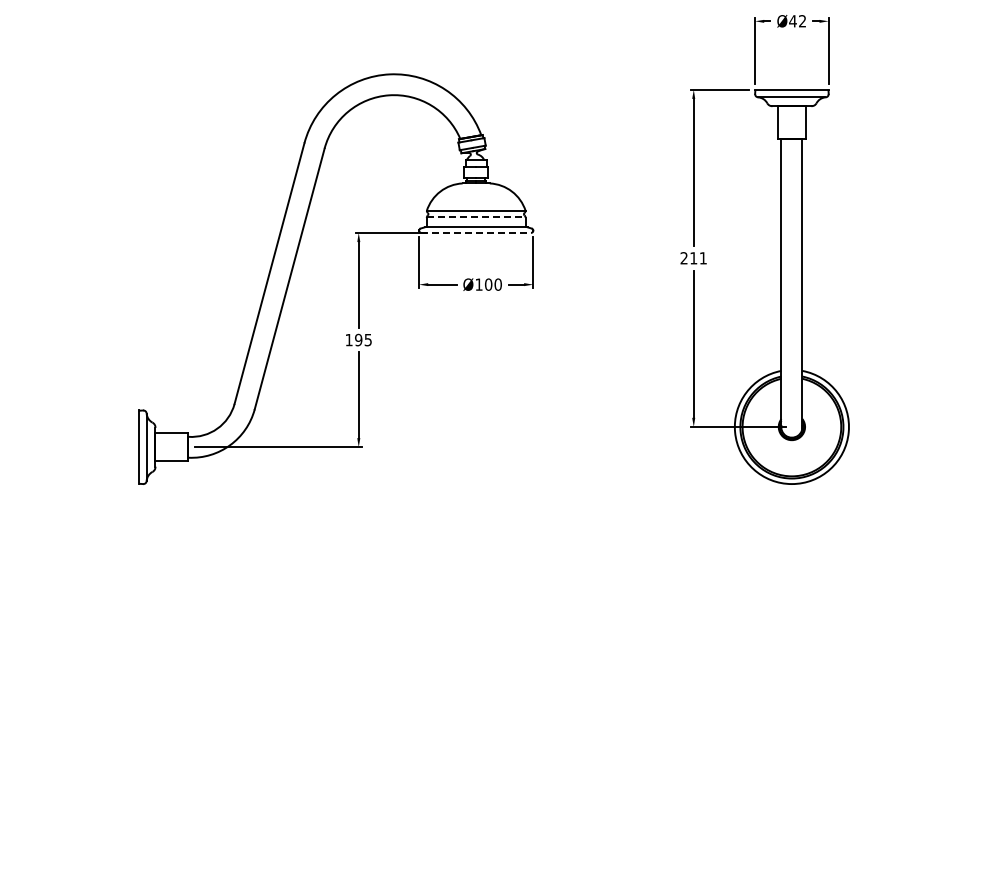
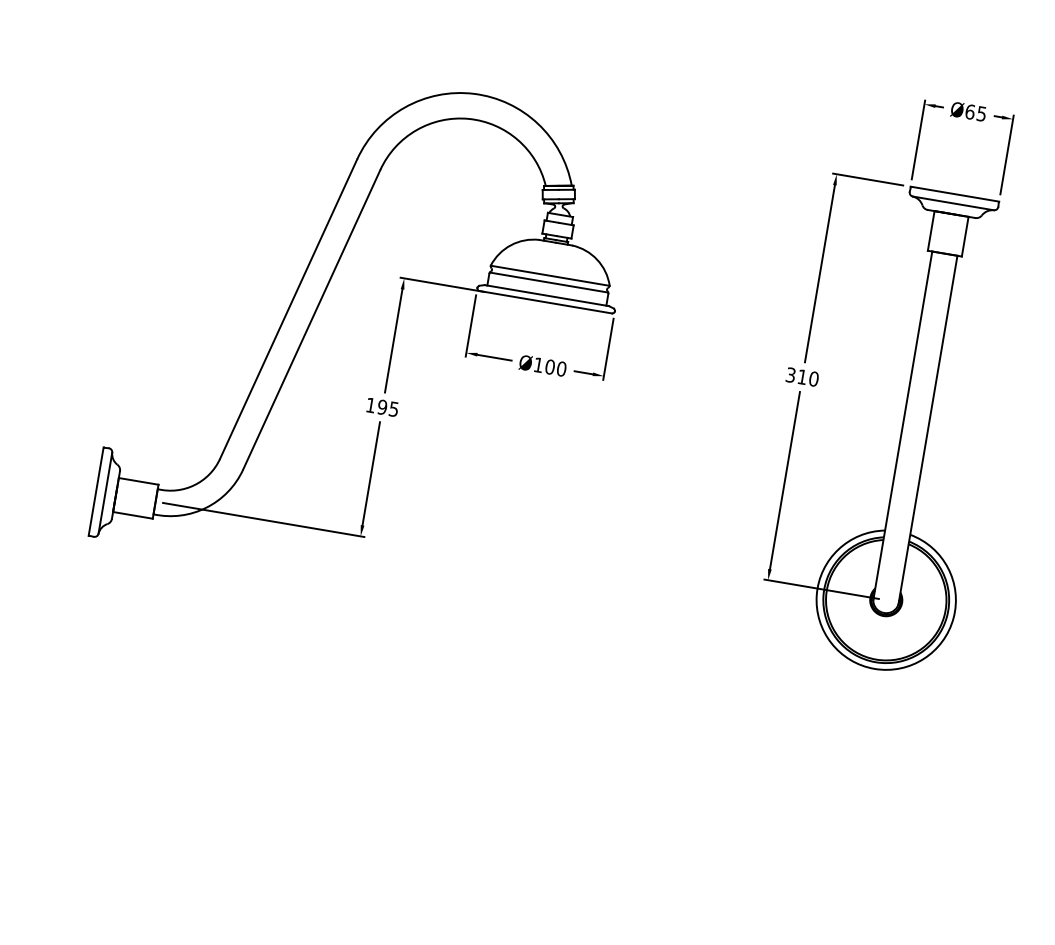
text: (797, 21) -> (975, 113), Ø42 -> Ø65
line: (476, 216) -> (549, 282), dashed -> solid
line: (476, 232) -> (546, 301), dashed -> solid
text: (693, 258) -> (802, 377), 211 -> 310

